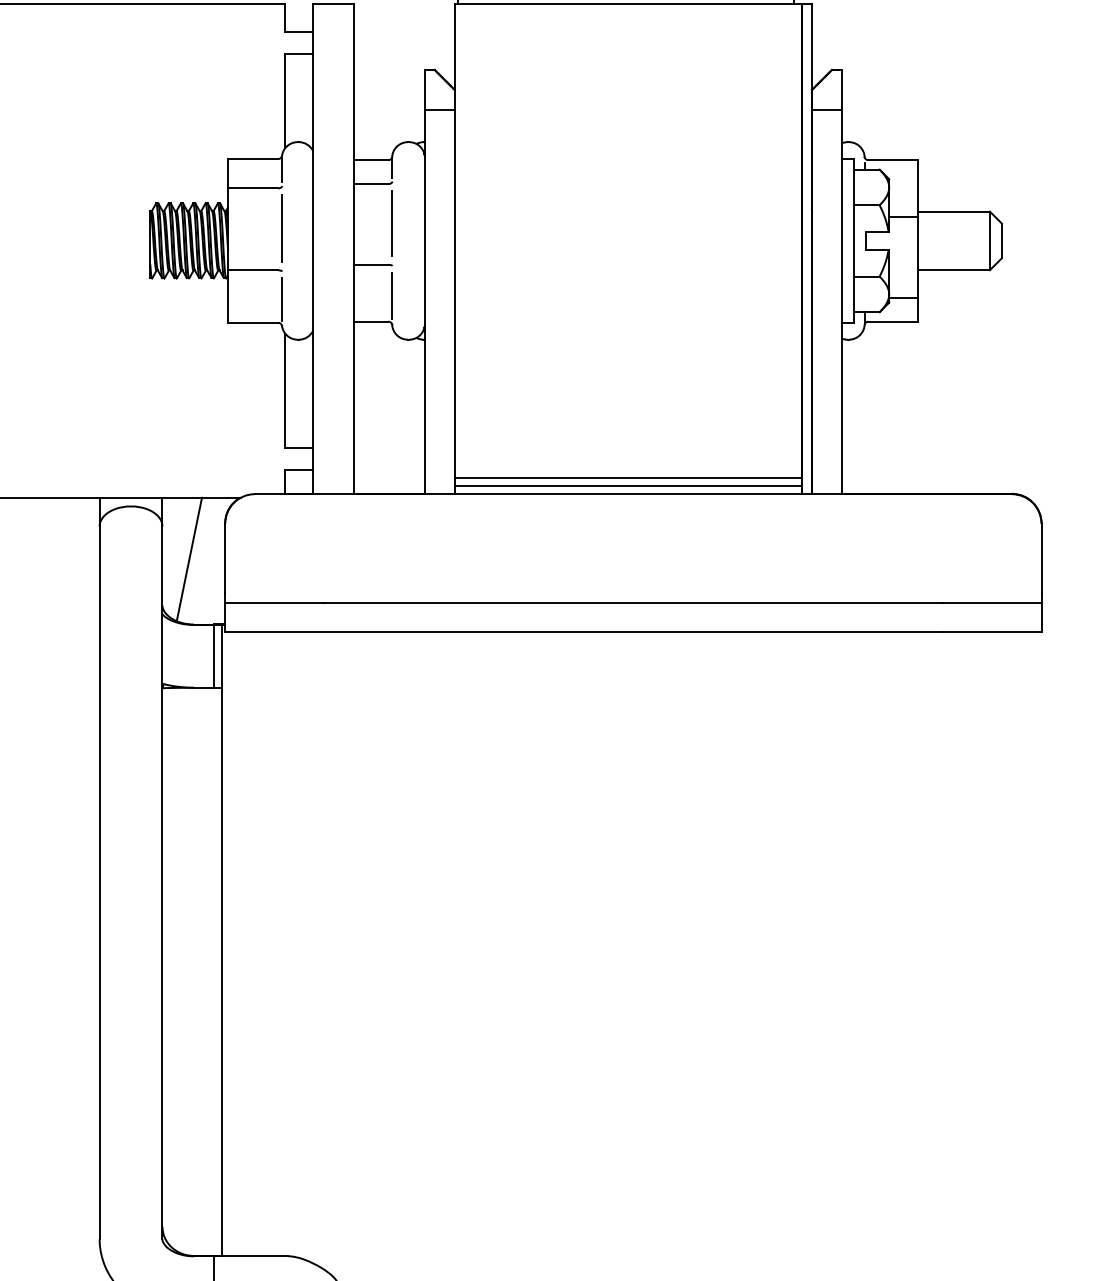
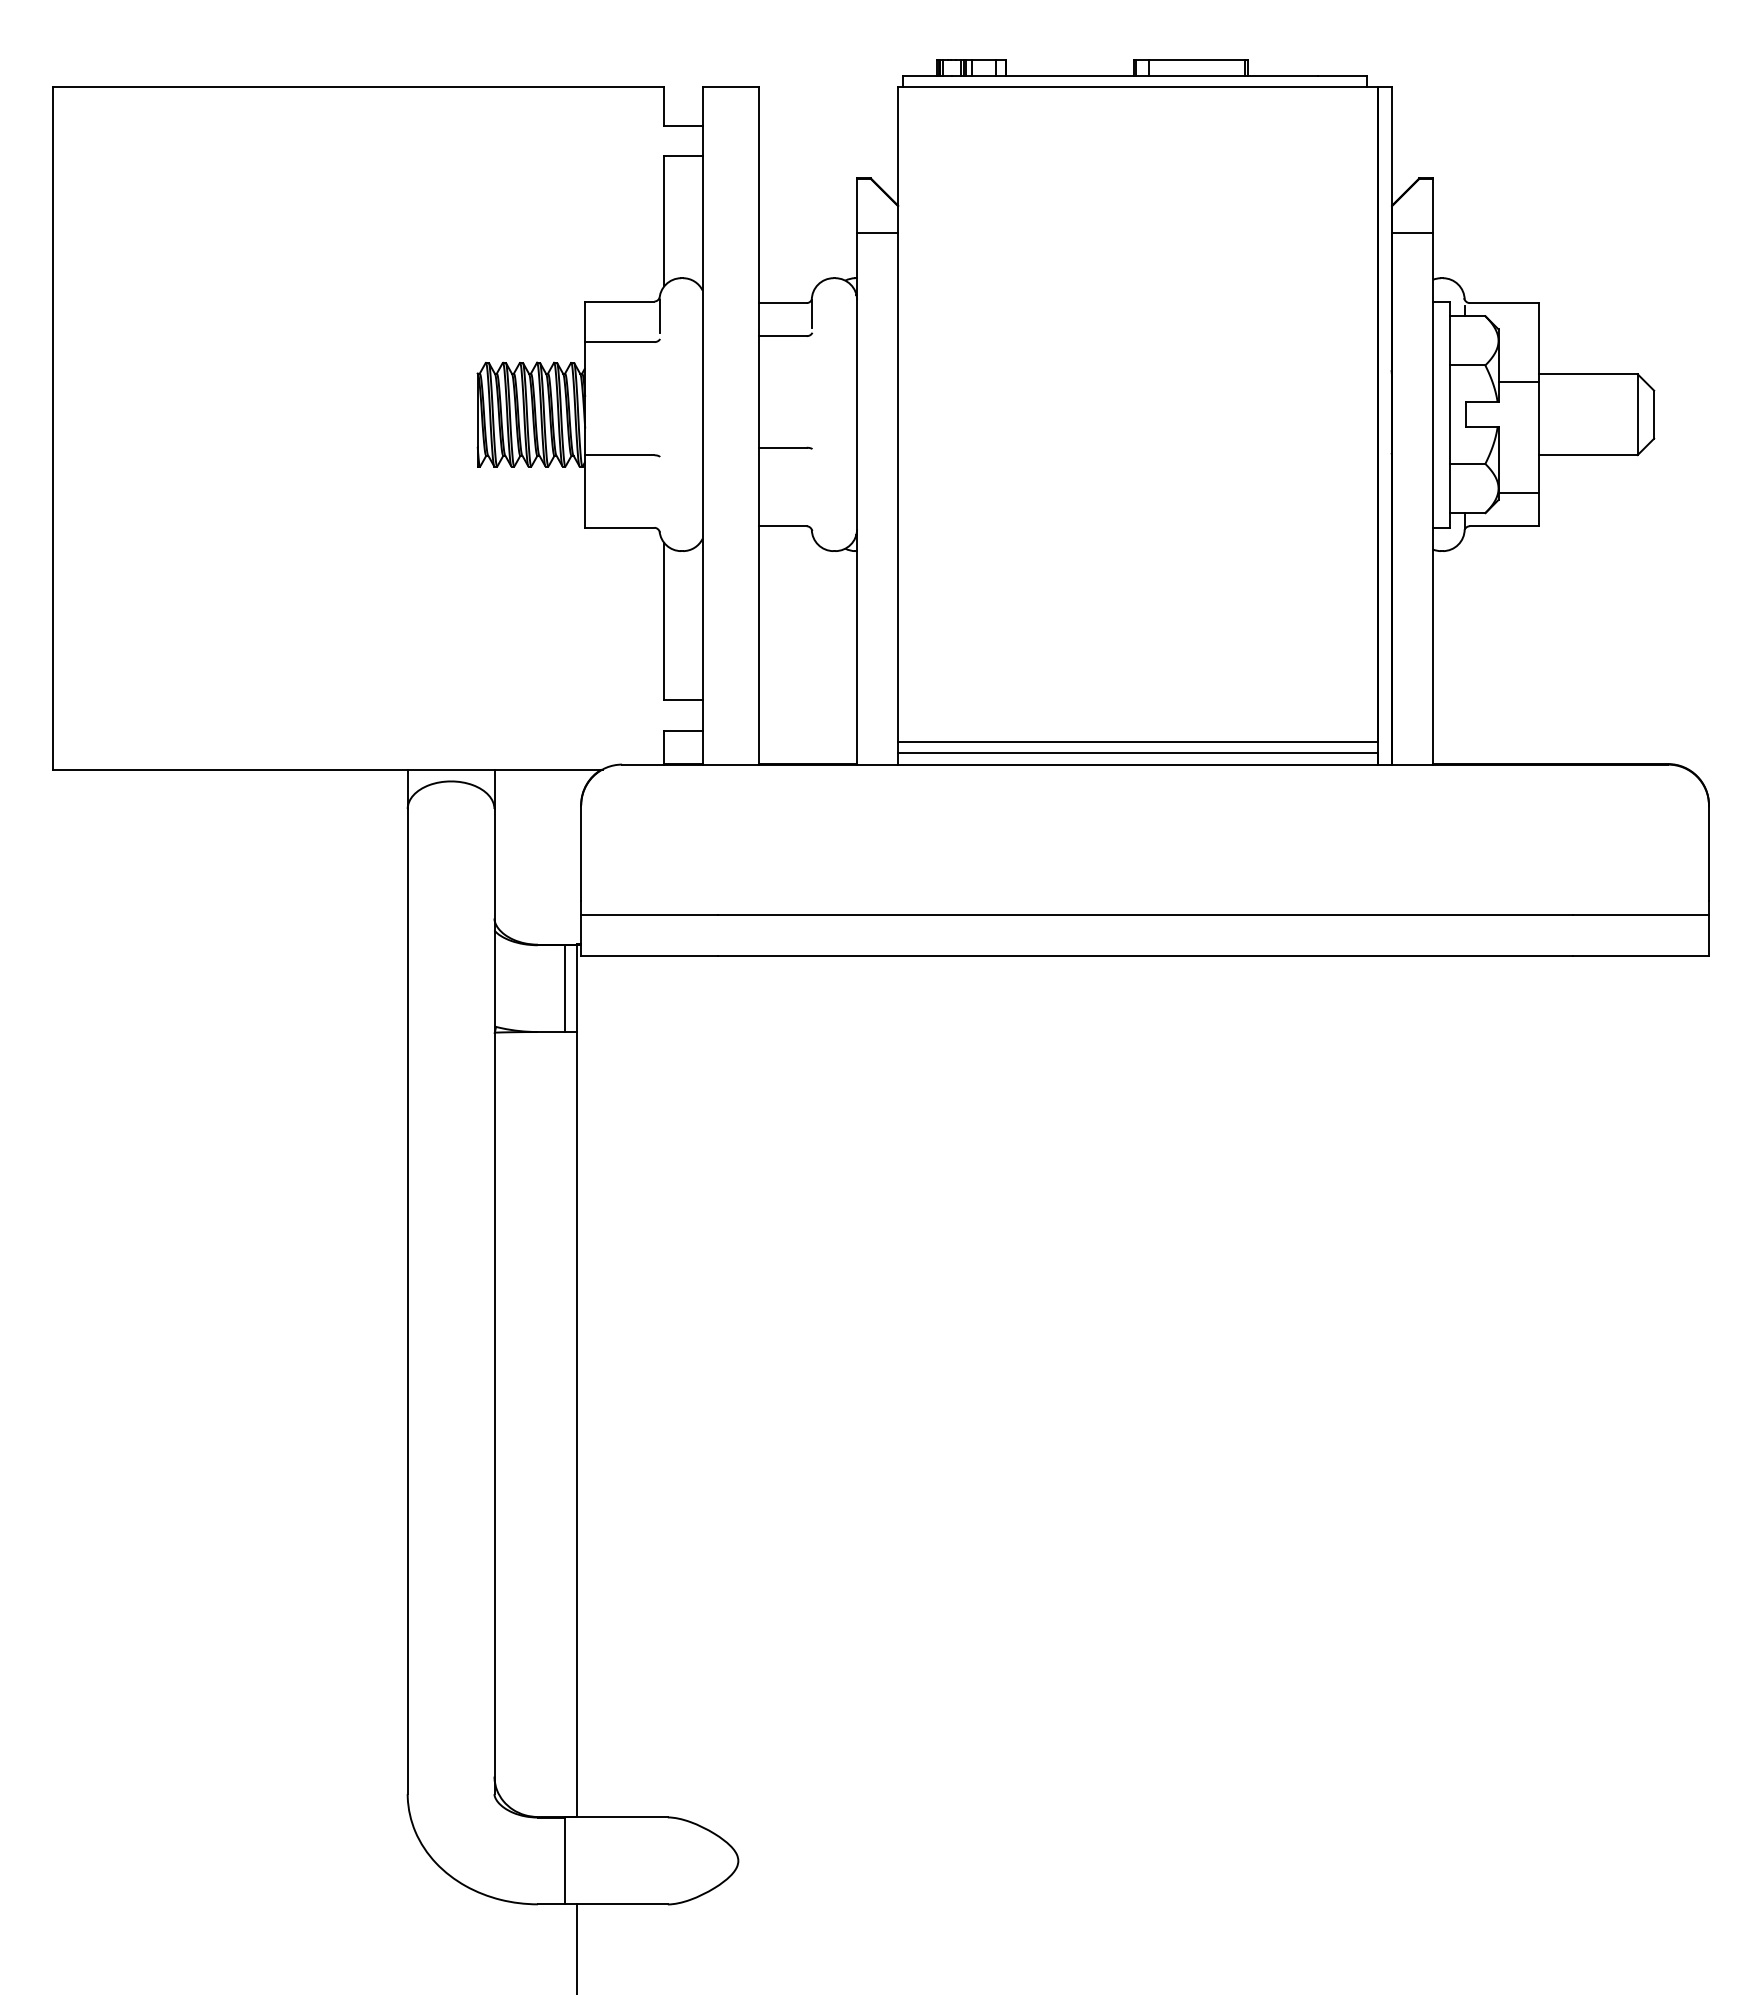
line: (391, 223) -> (811, 390), removed
line: (281, 228) -> (659, 397), removed
line: (391, 295) -> (811, 490), removed
line: (281, 299) -> (659, 495), removed
line: (189, 559) -> (531, 854), removed

